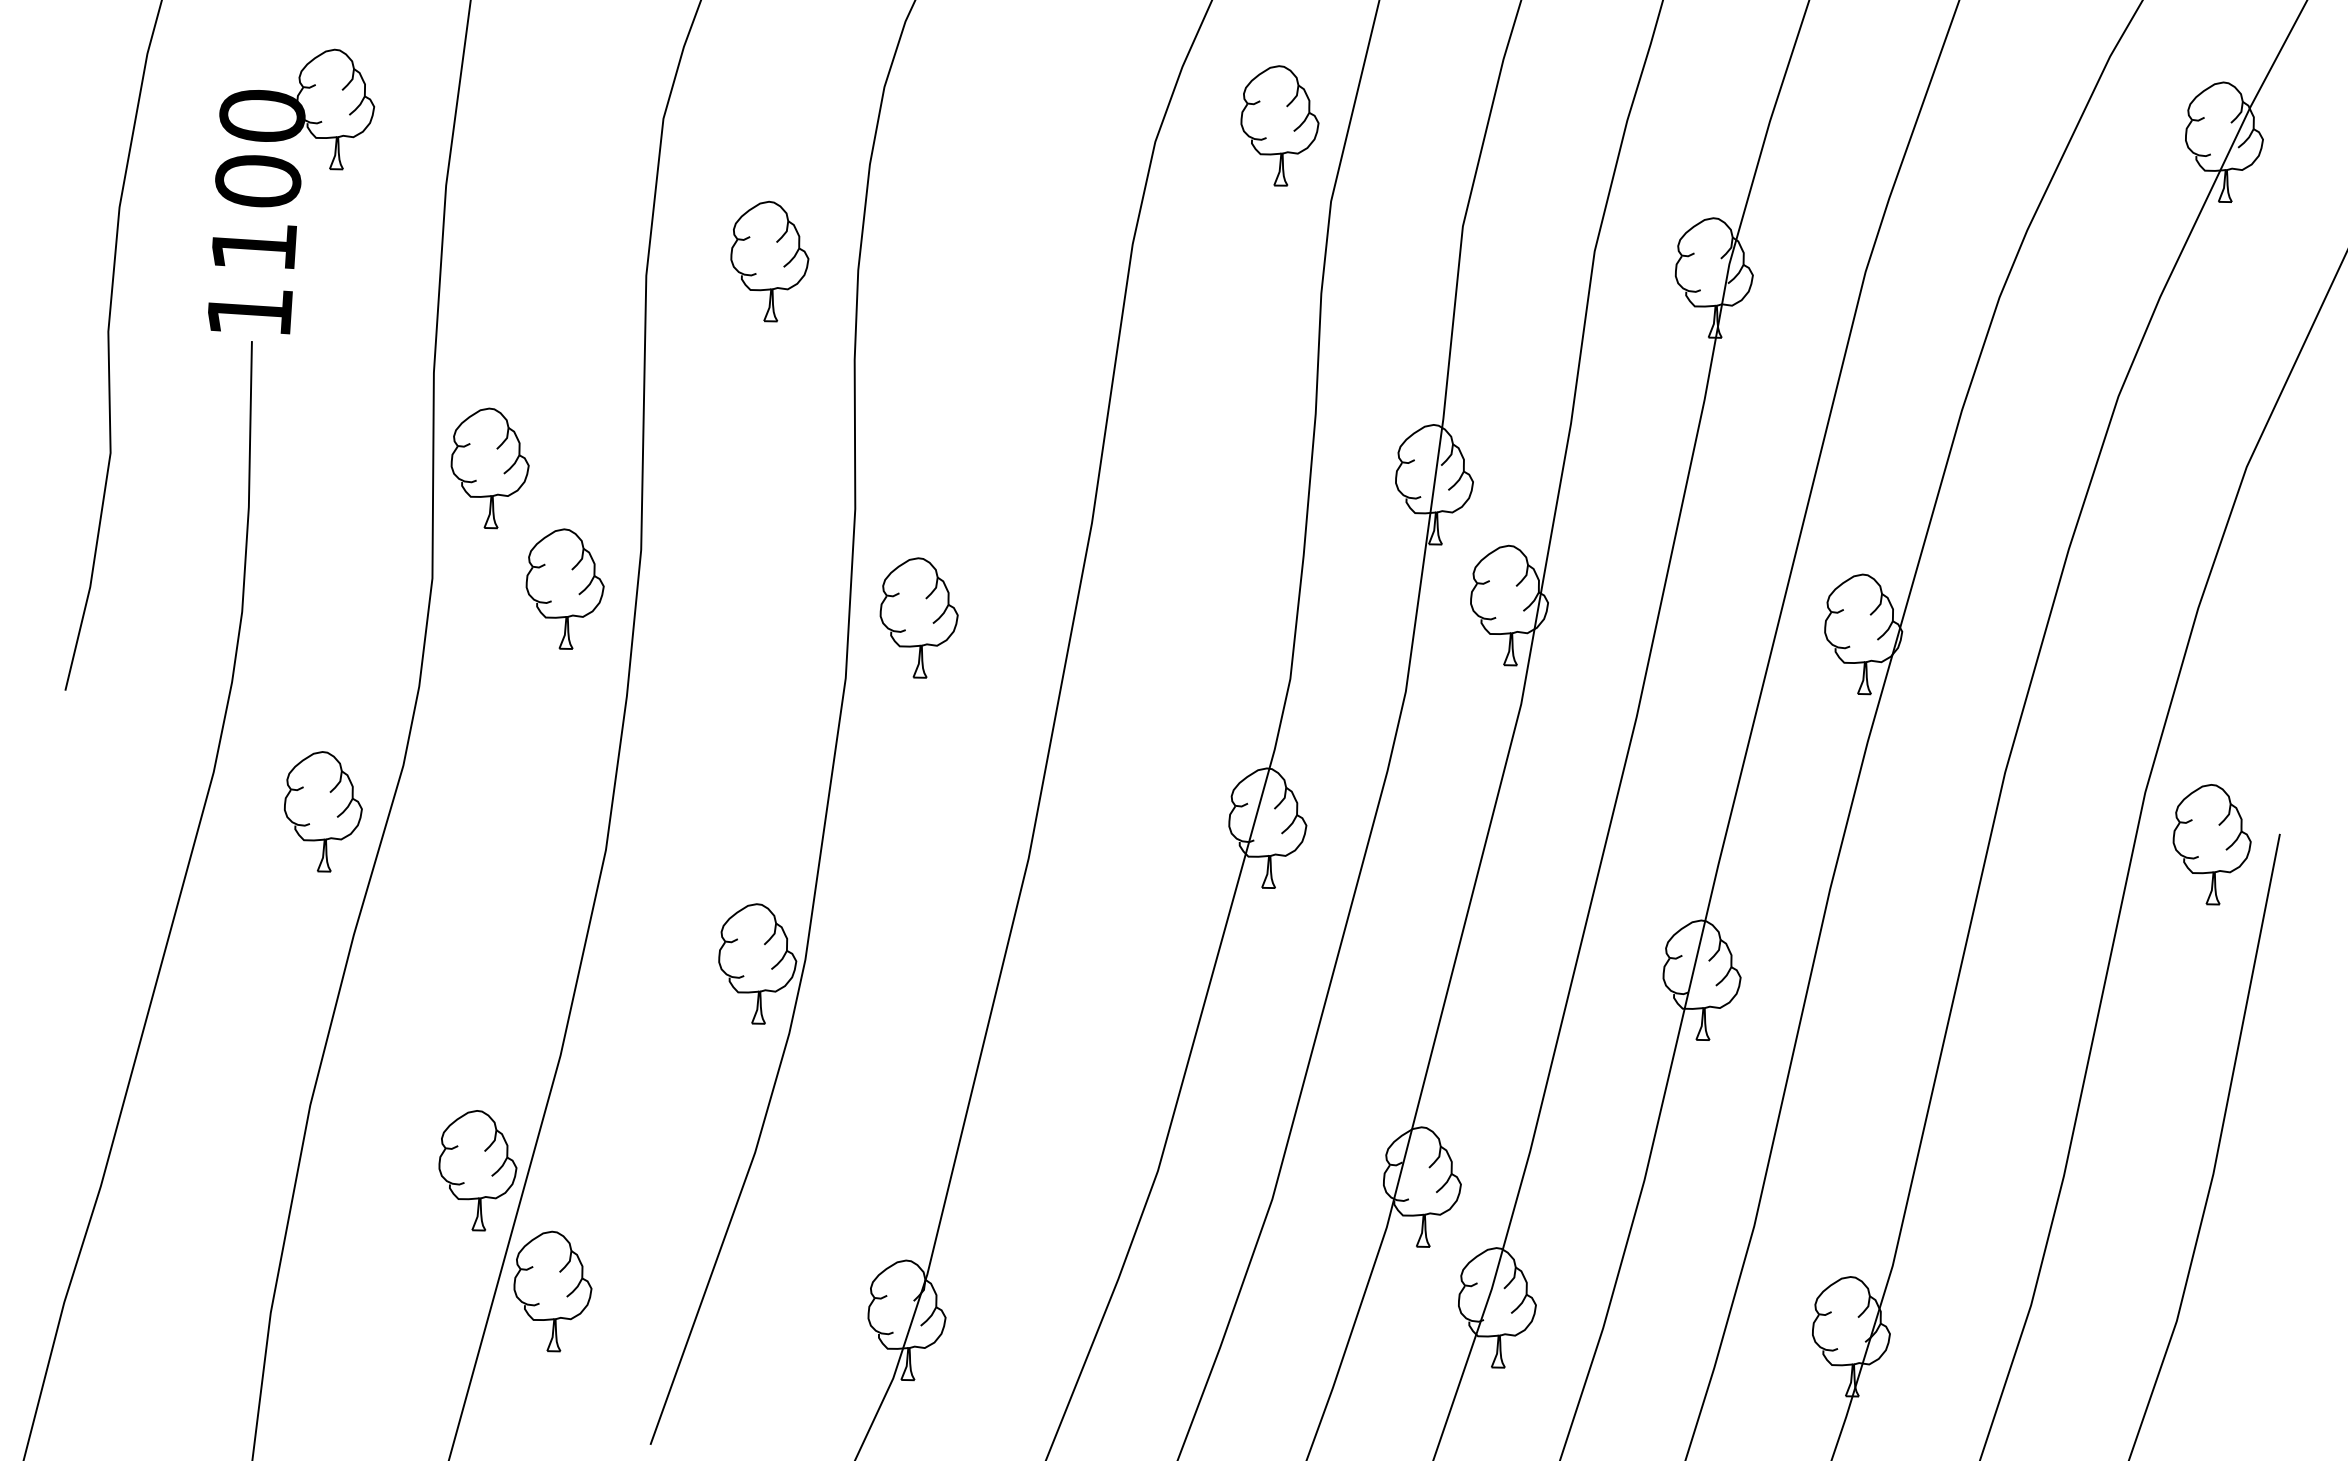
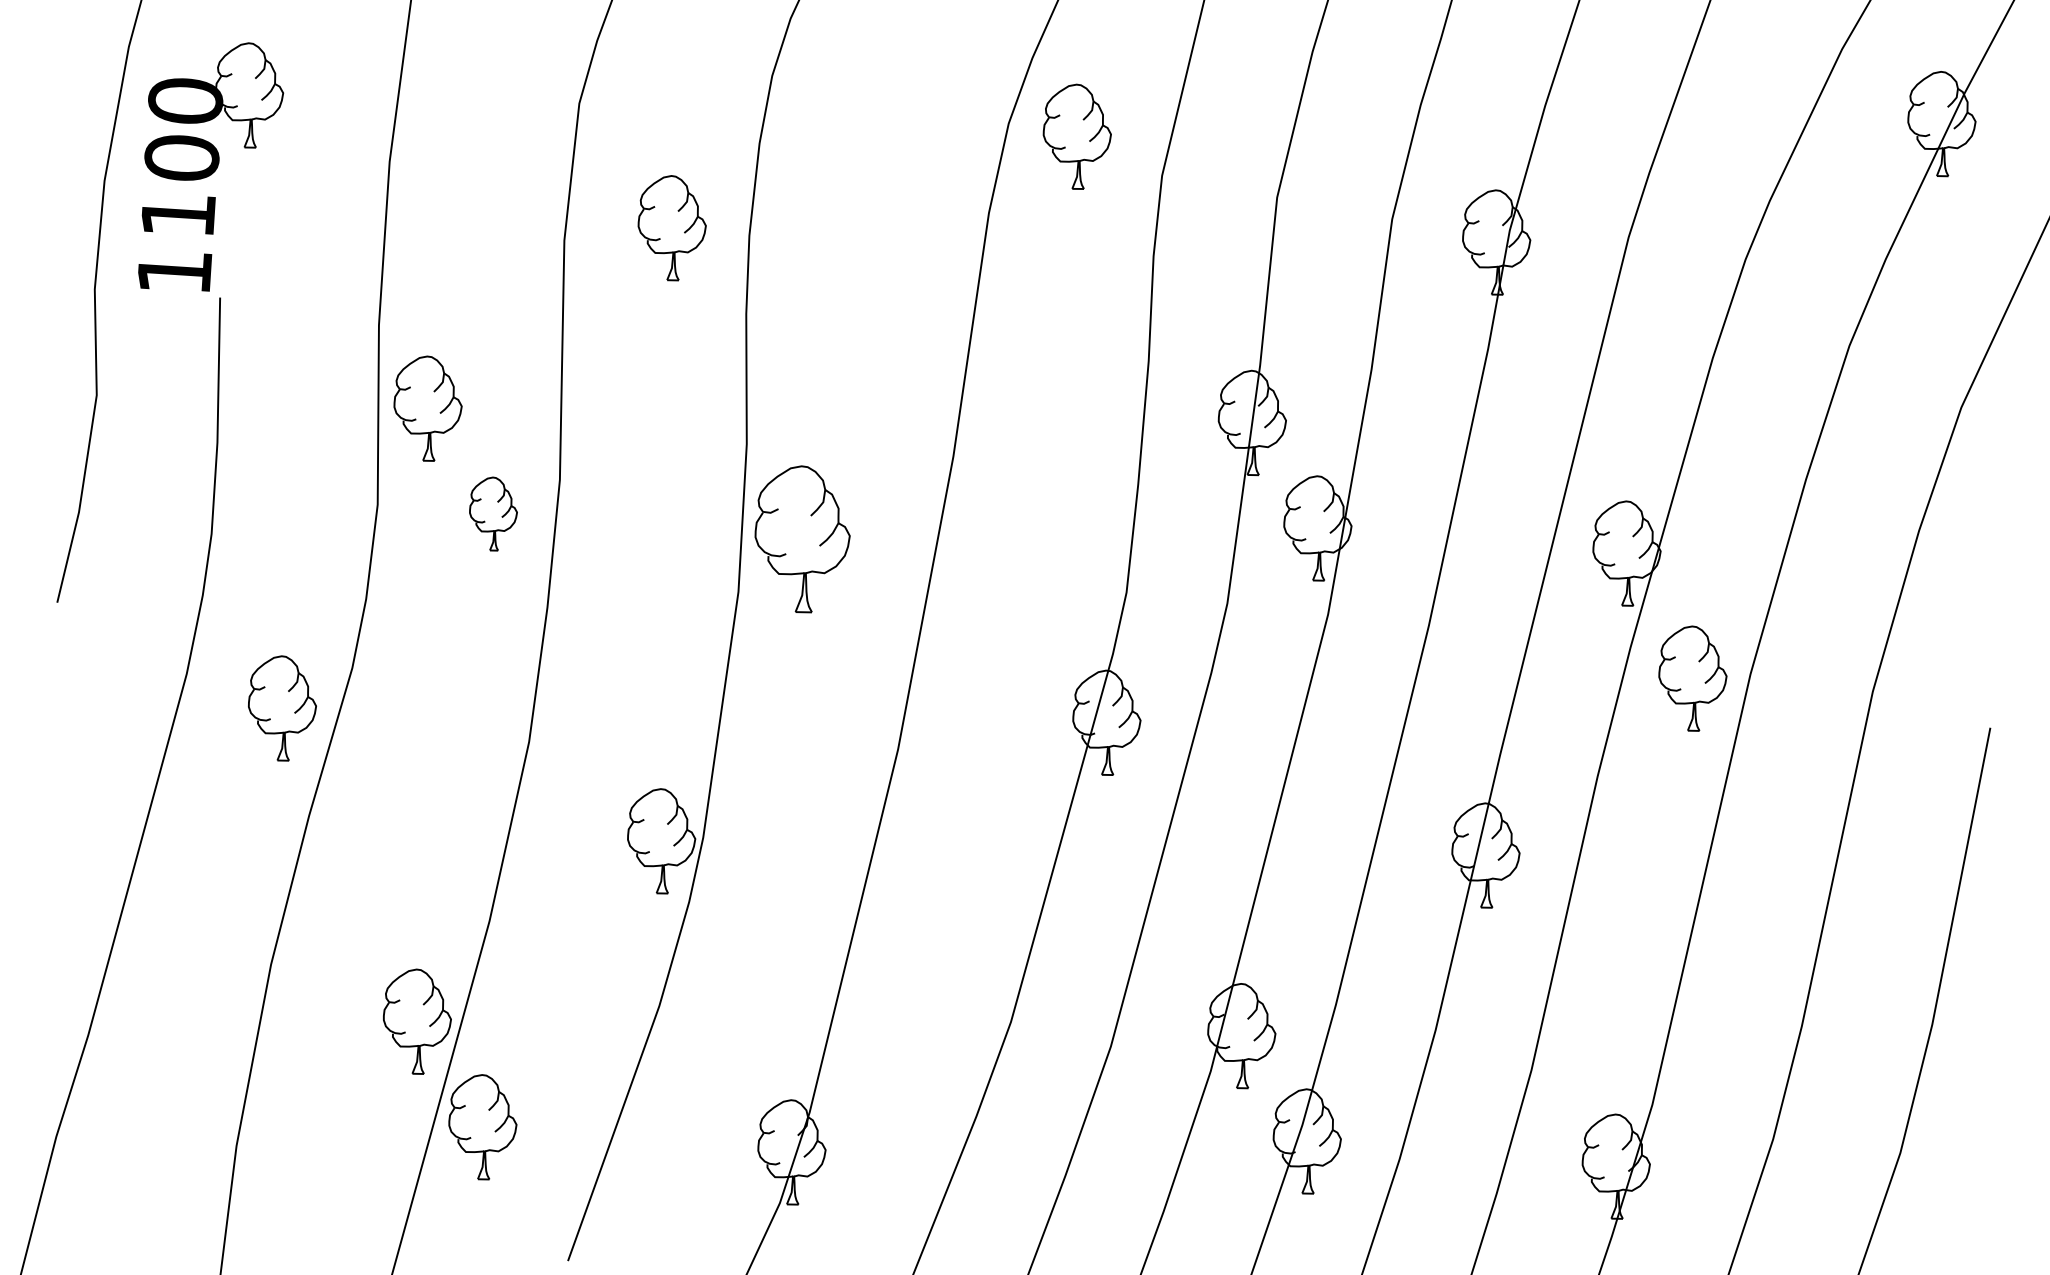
part: (1279, 125) -> (1076, 136), moved
part: (291, 191) -> (211, 167), moved
part: (564, 588) -> (492, 513), size x0.7
part: (918, 617) -> (801, 538), size x1.4
part: (2211, 844) -> (1692, 678), moved

